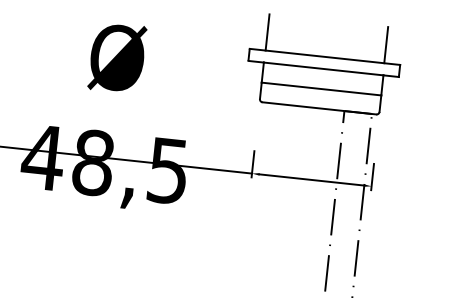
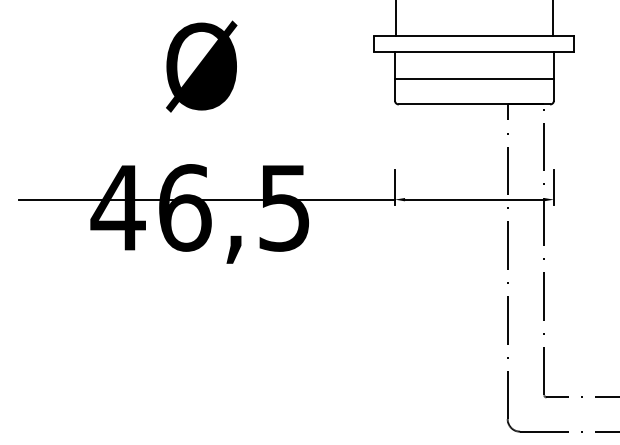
text: (93, 162) -> (185, 207), 48,5 -> 46,5

